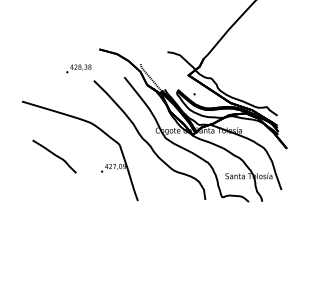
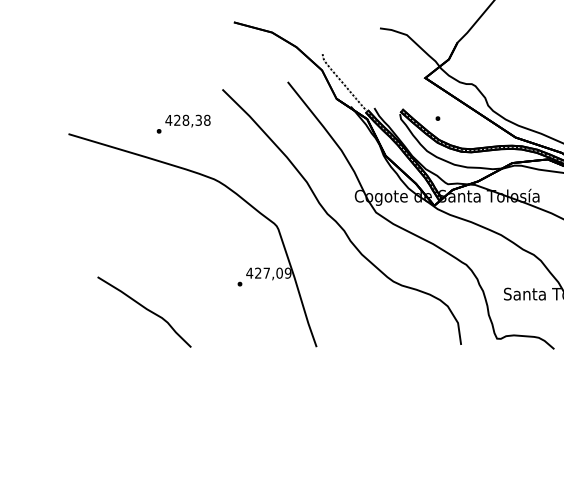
text: (78, 68) -> (182, 123), moved
curve: (54, 155) -> (144, 309), moved

